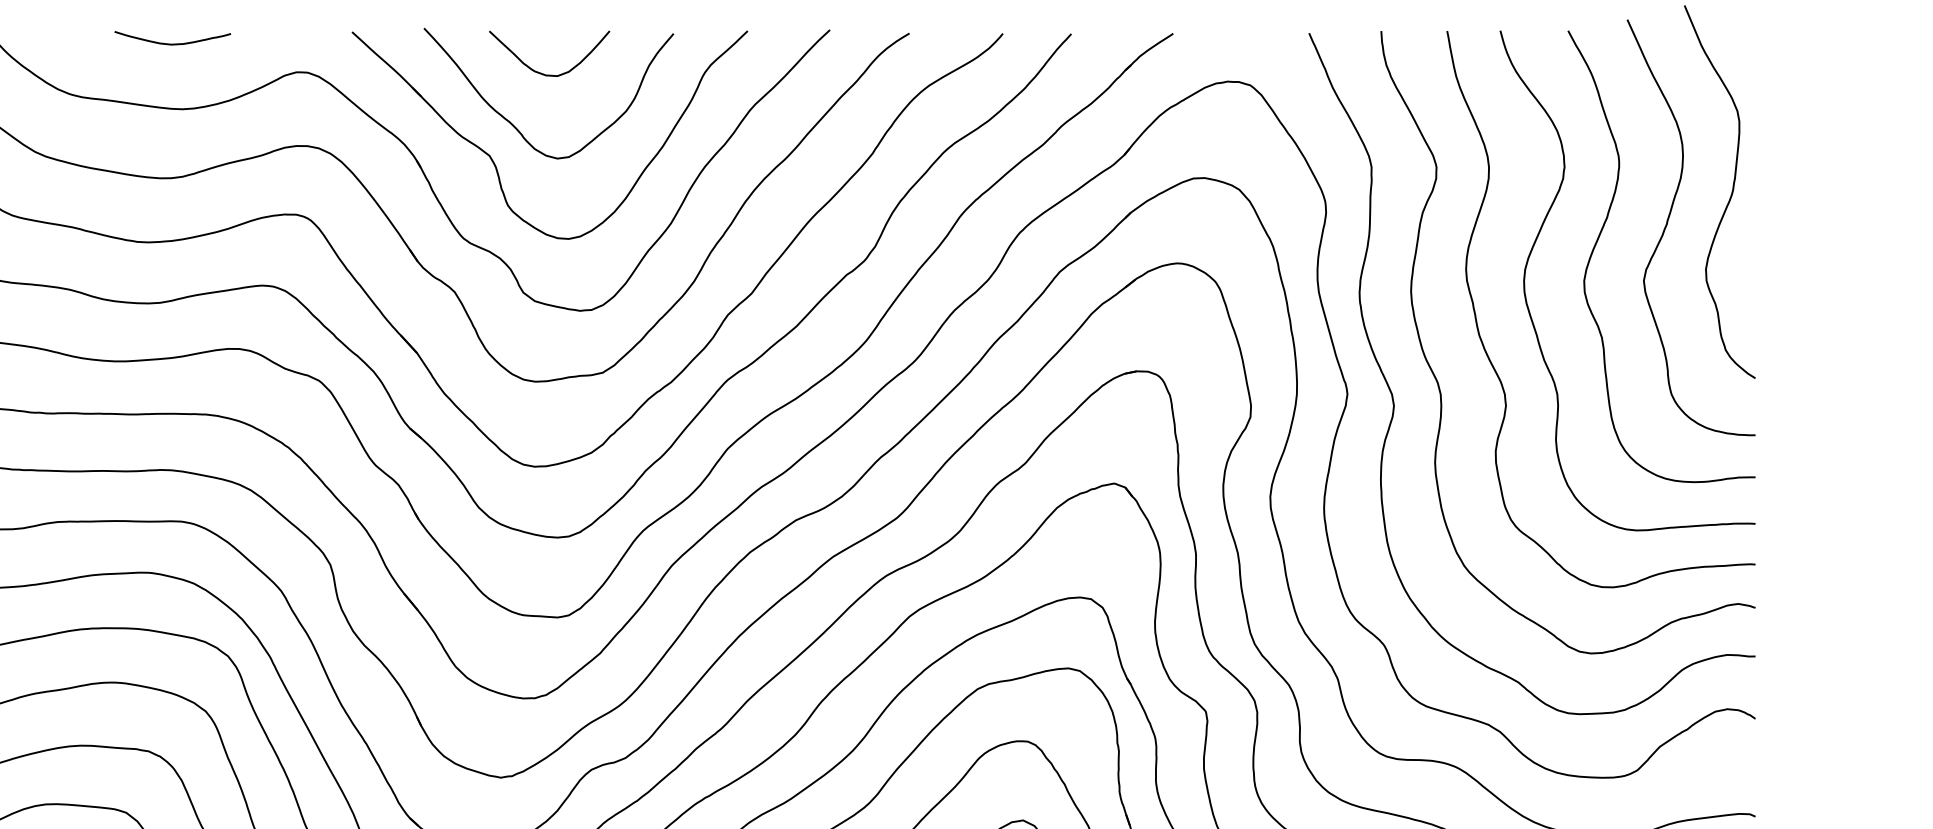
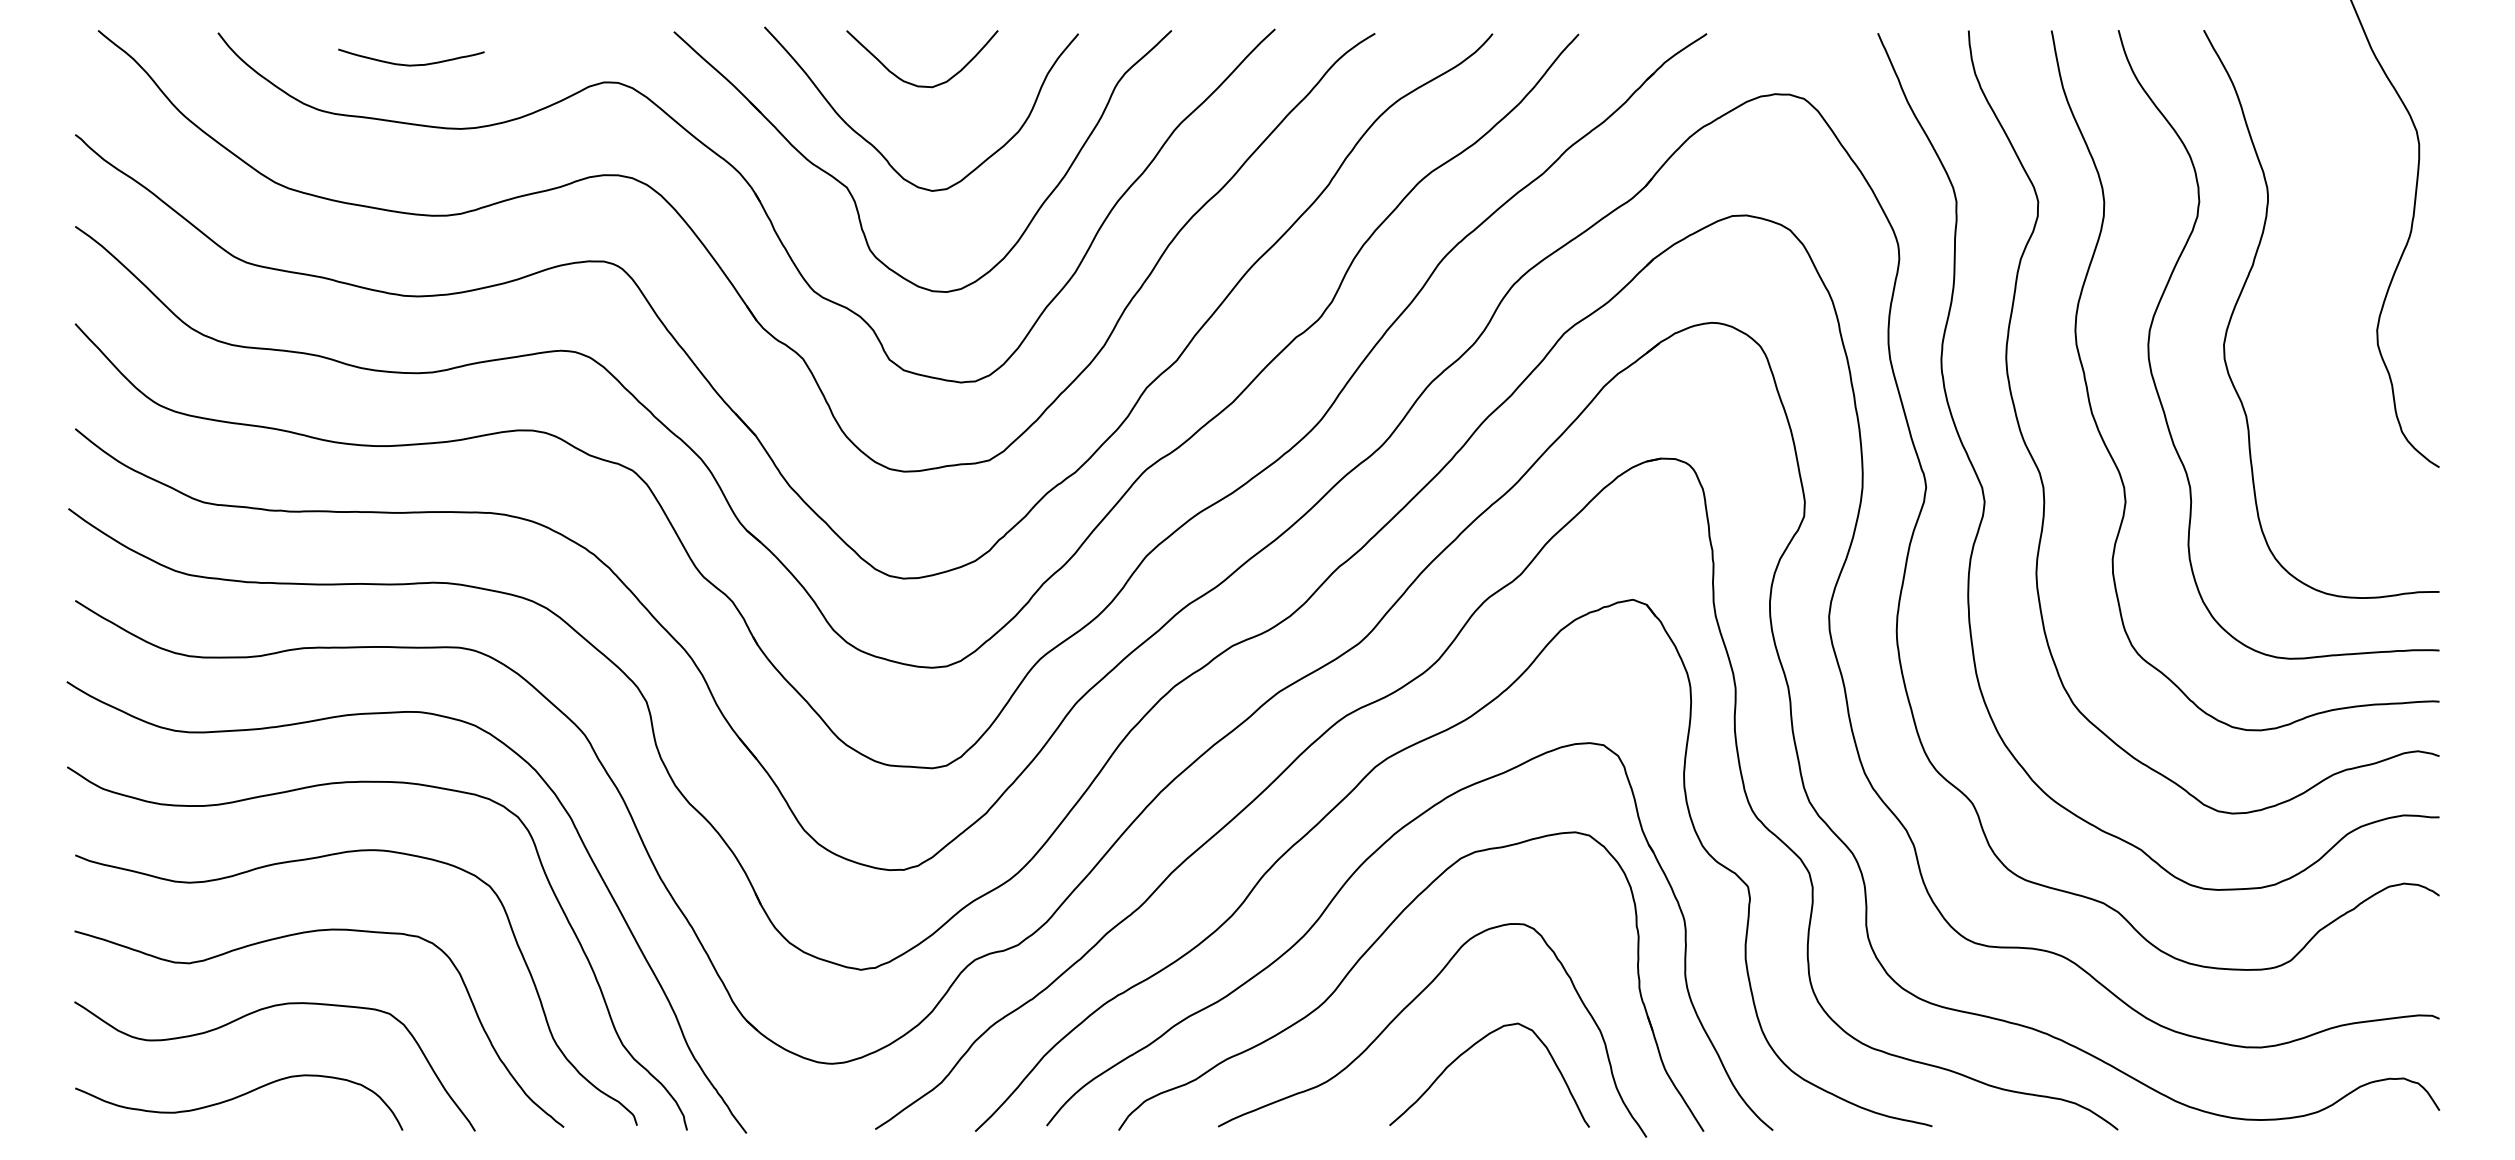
curve: (172, 43) -> (411, 64), moved
curve: (1668, 223) -> (2329, 272), removed

